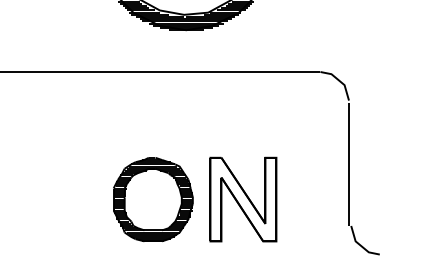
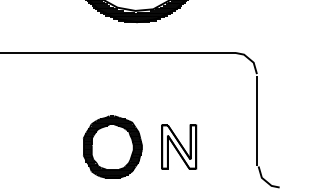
part: (243, 199) -> (179, 146), size x0.7

